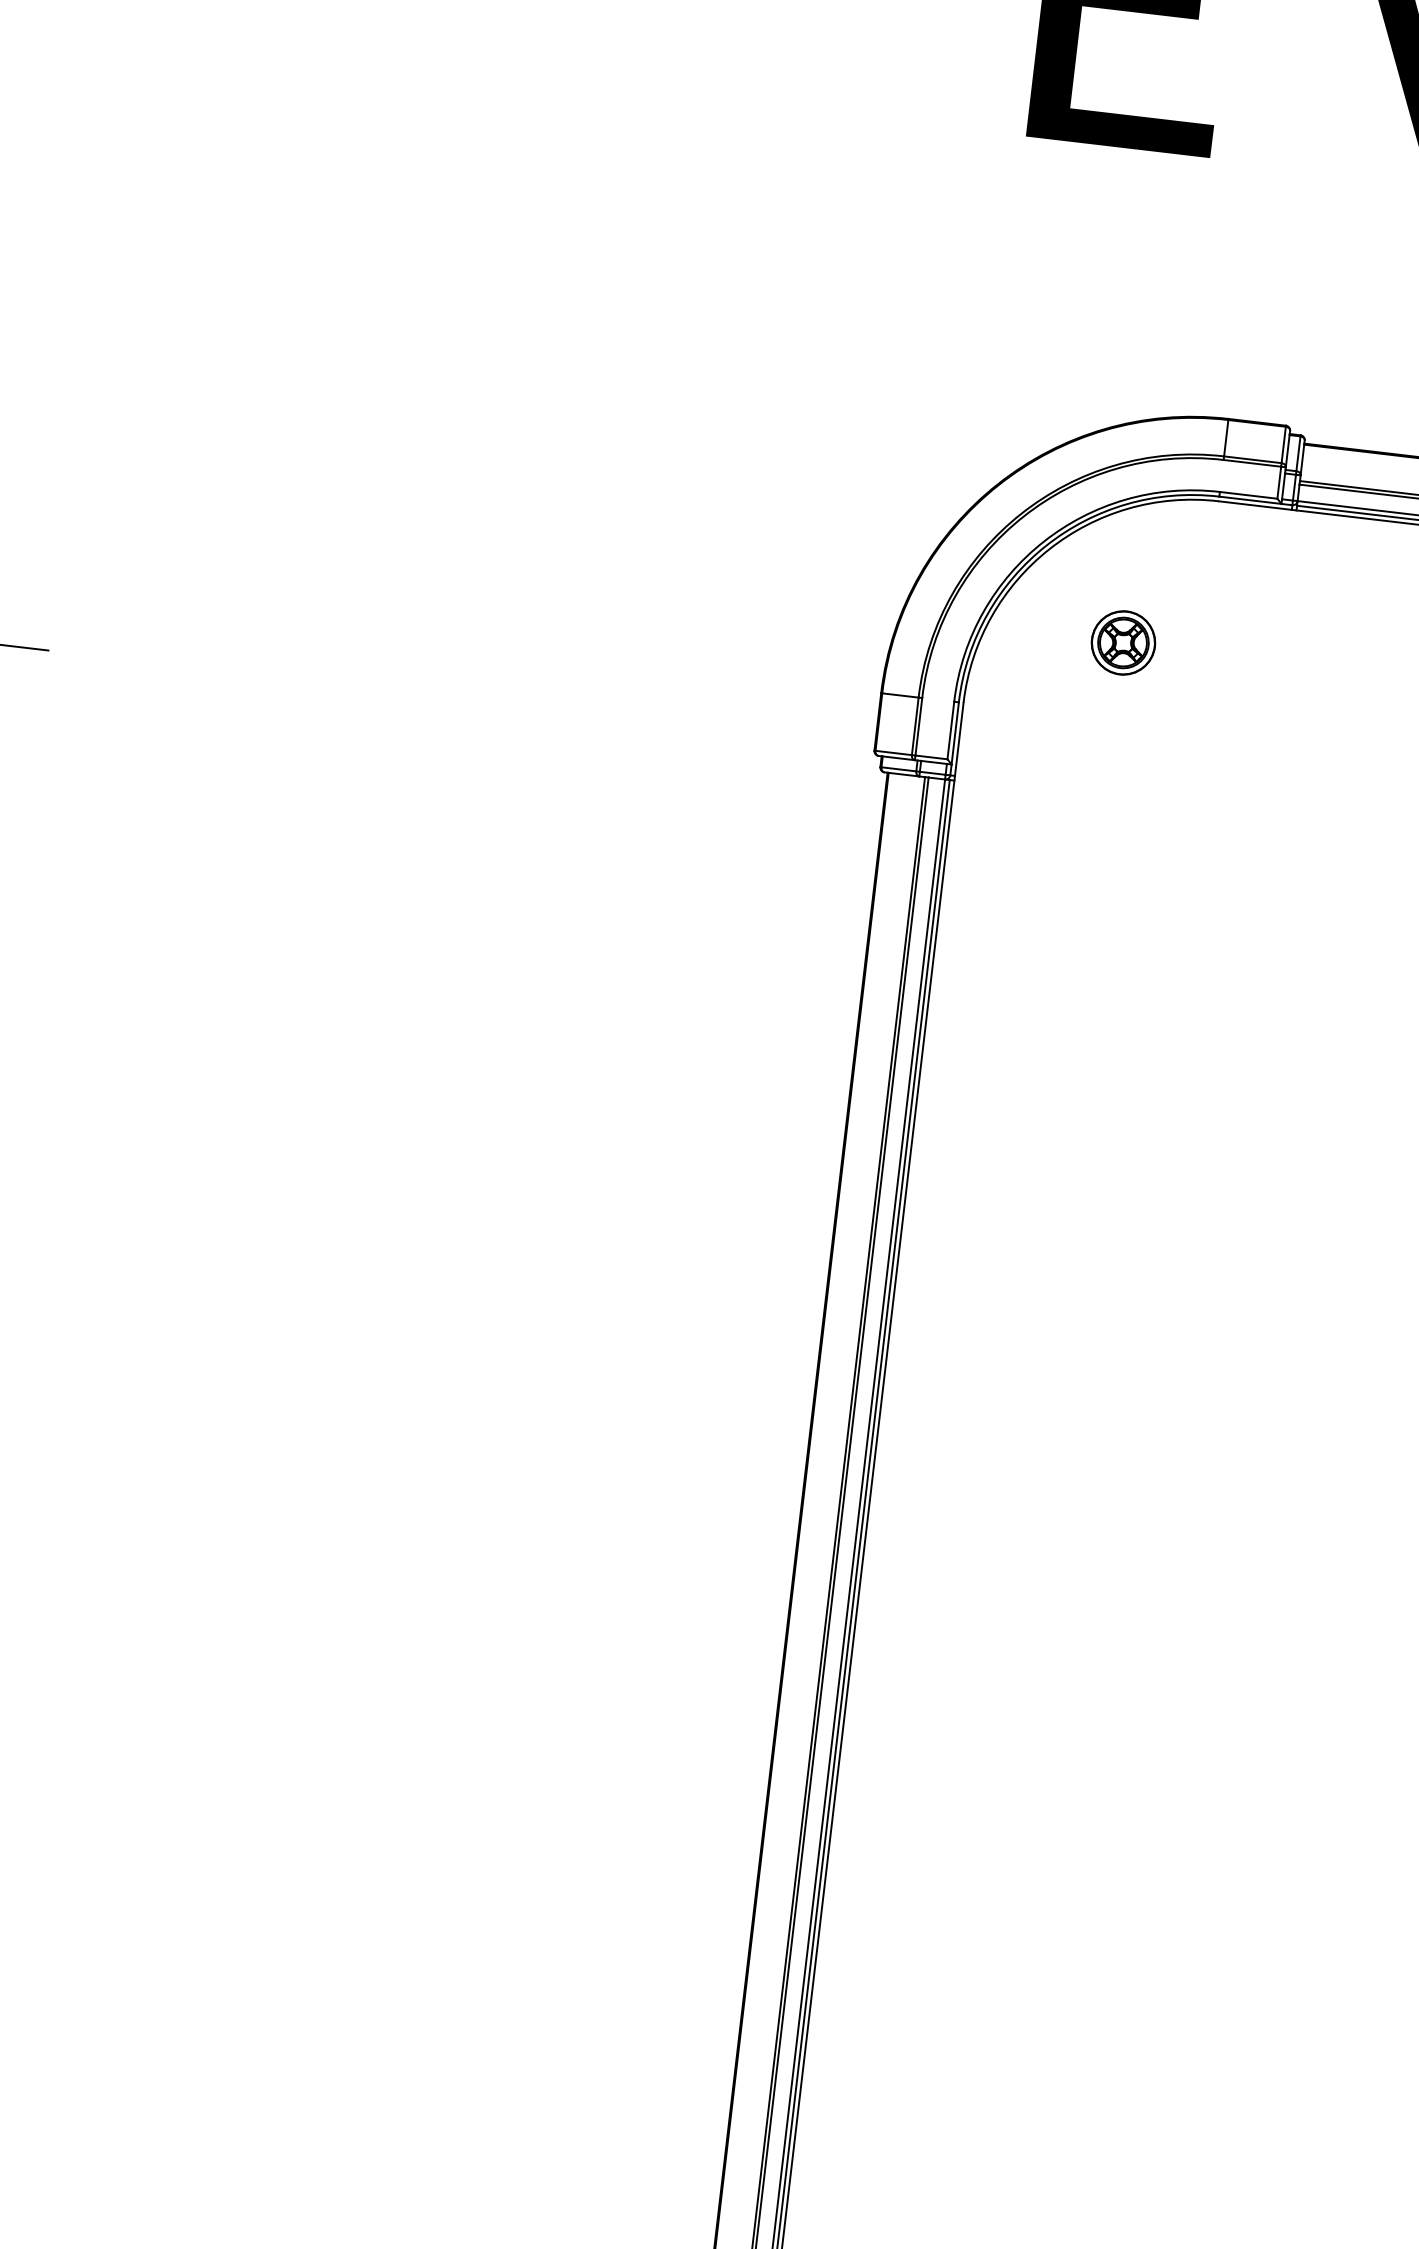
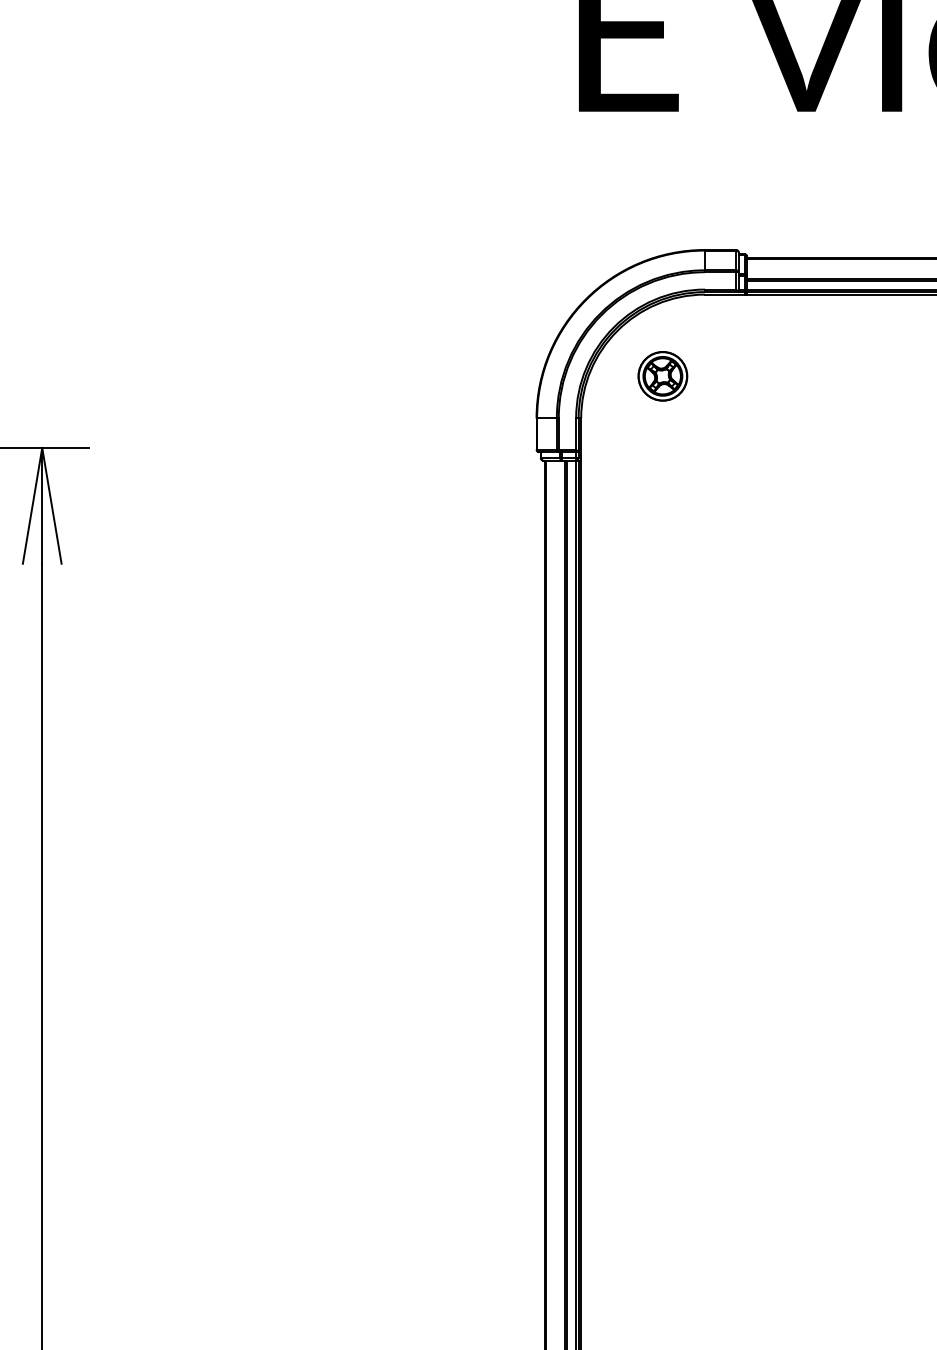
part: (1122, 643) -> (662, 376), size x1.43

